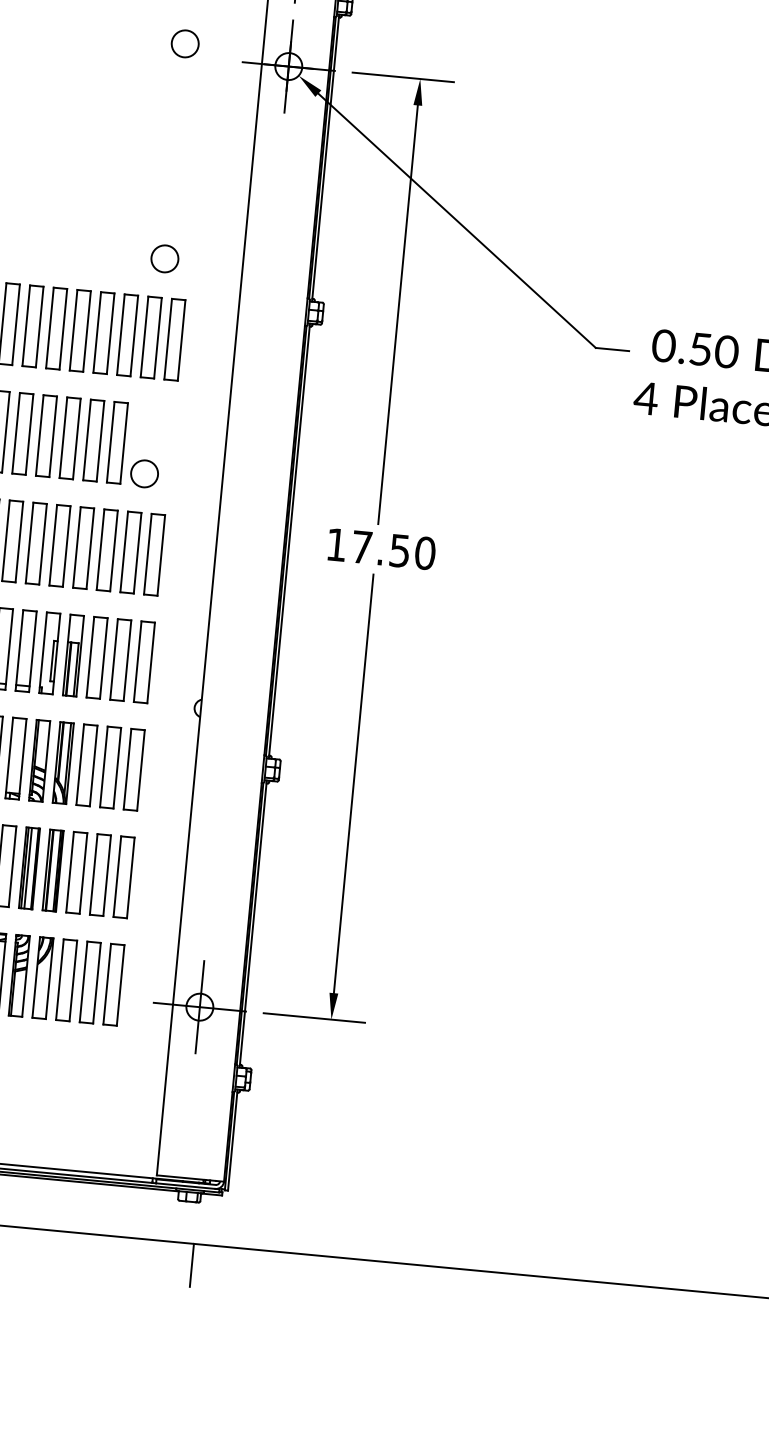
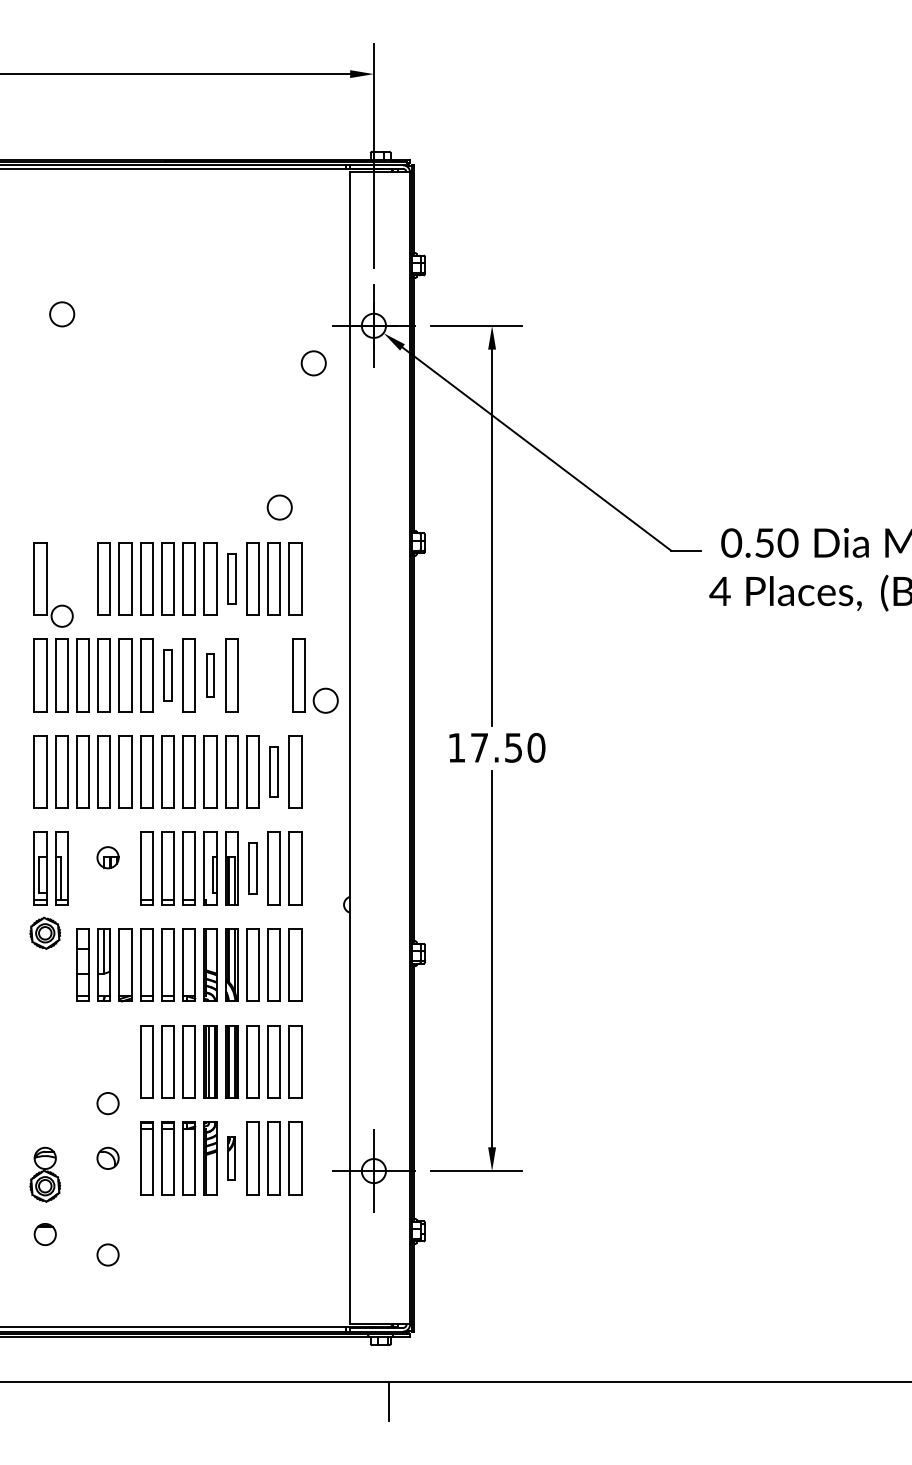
circle: (184, 44) -> (313, 363), moved
part: (103, 332) -> (231, 578), size x0.7
part: (22, 433) -> (167, 675), size x0.7
part: (70, 438) -> (210, 675), size x0.6
part: (124, 443) -> (305, 675), moved
part: (130, 551) -> (273, 771), size x0.7
part: (96, 657) -> (252, 868), size x0.7
part: (42, 978) -> (231, 1158), size x0.6

